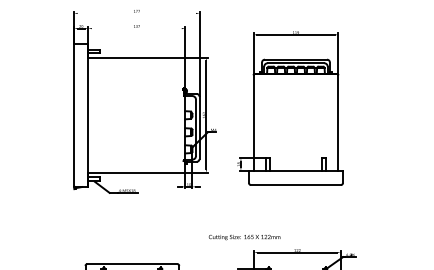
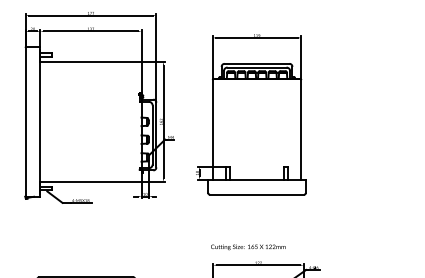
line: (136, 13) -> (90, 15), added
line: (136, 28) -> (90, 31), added
text: (244, 237) -> (248, 247), moved

